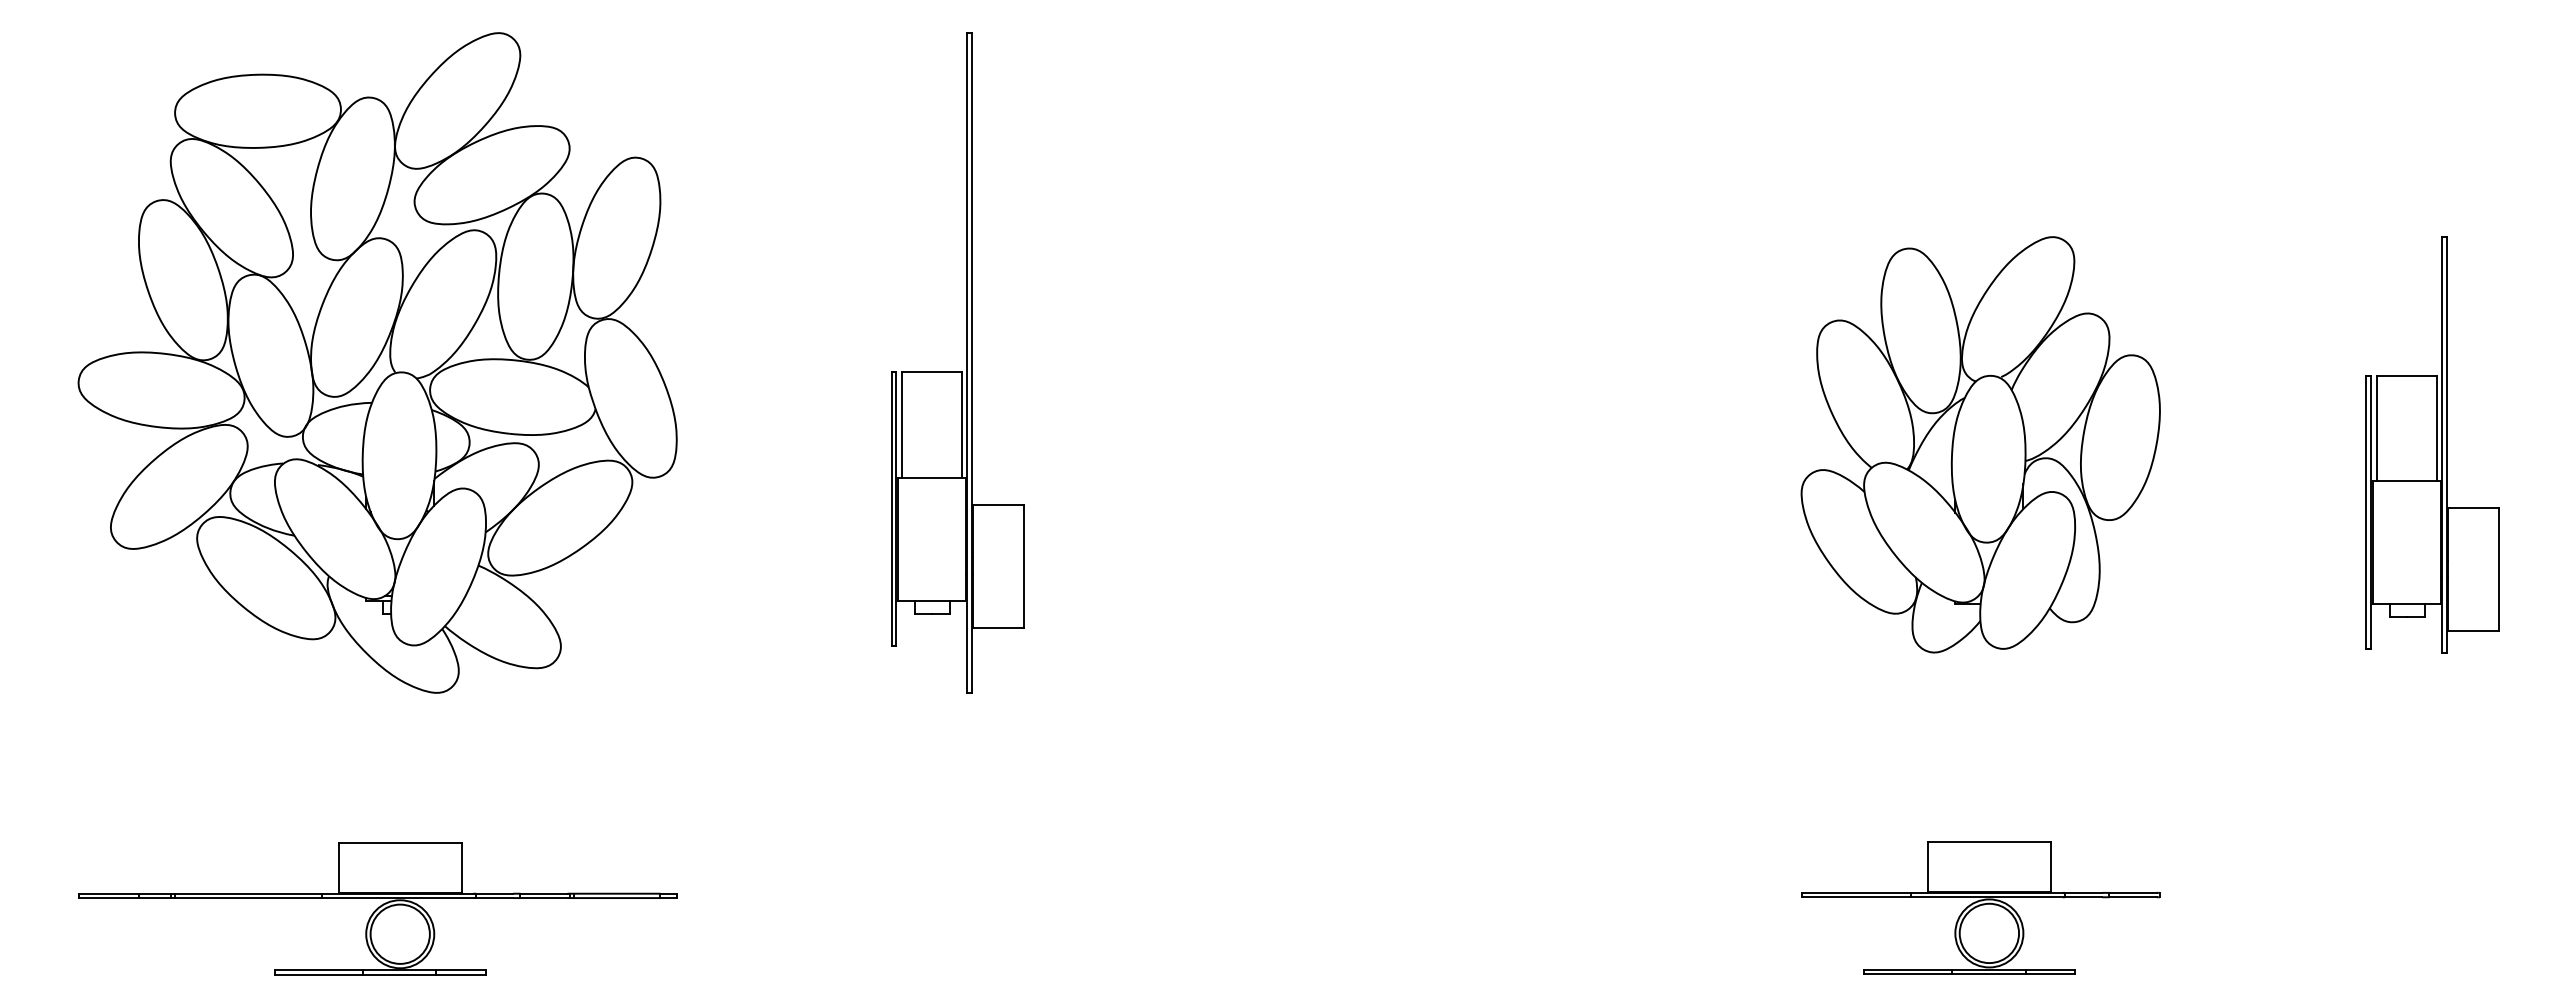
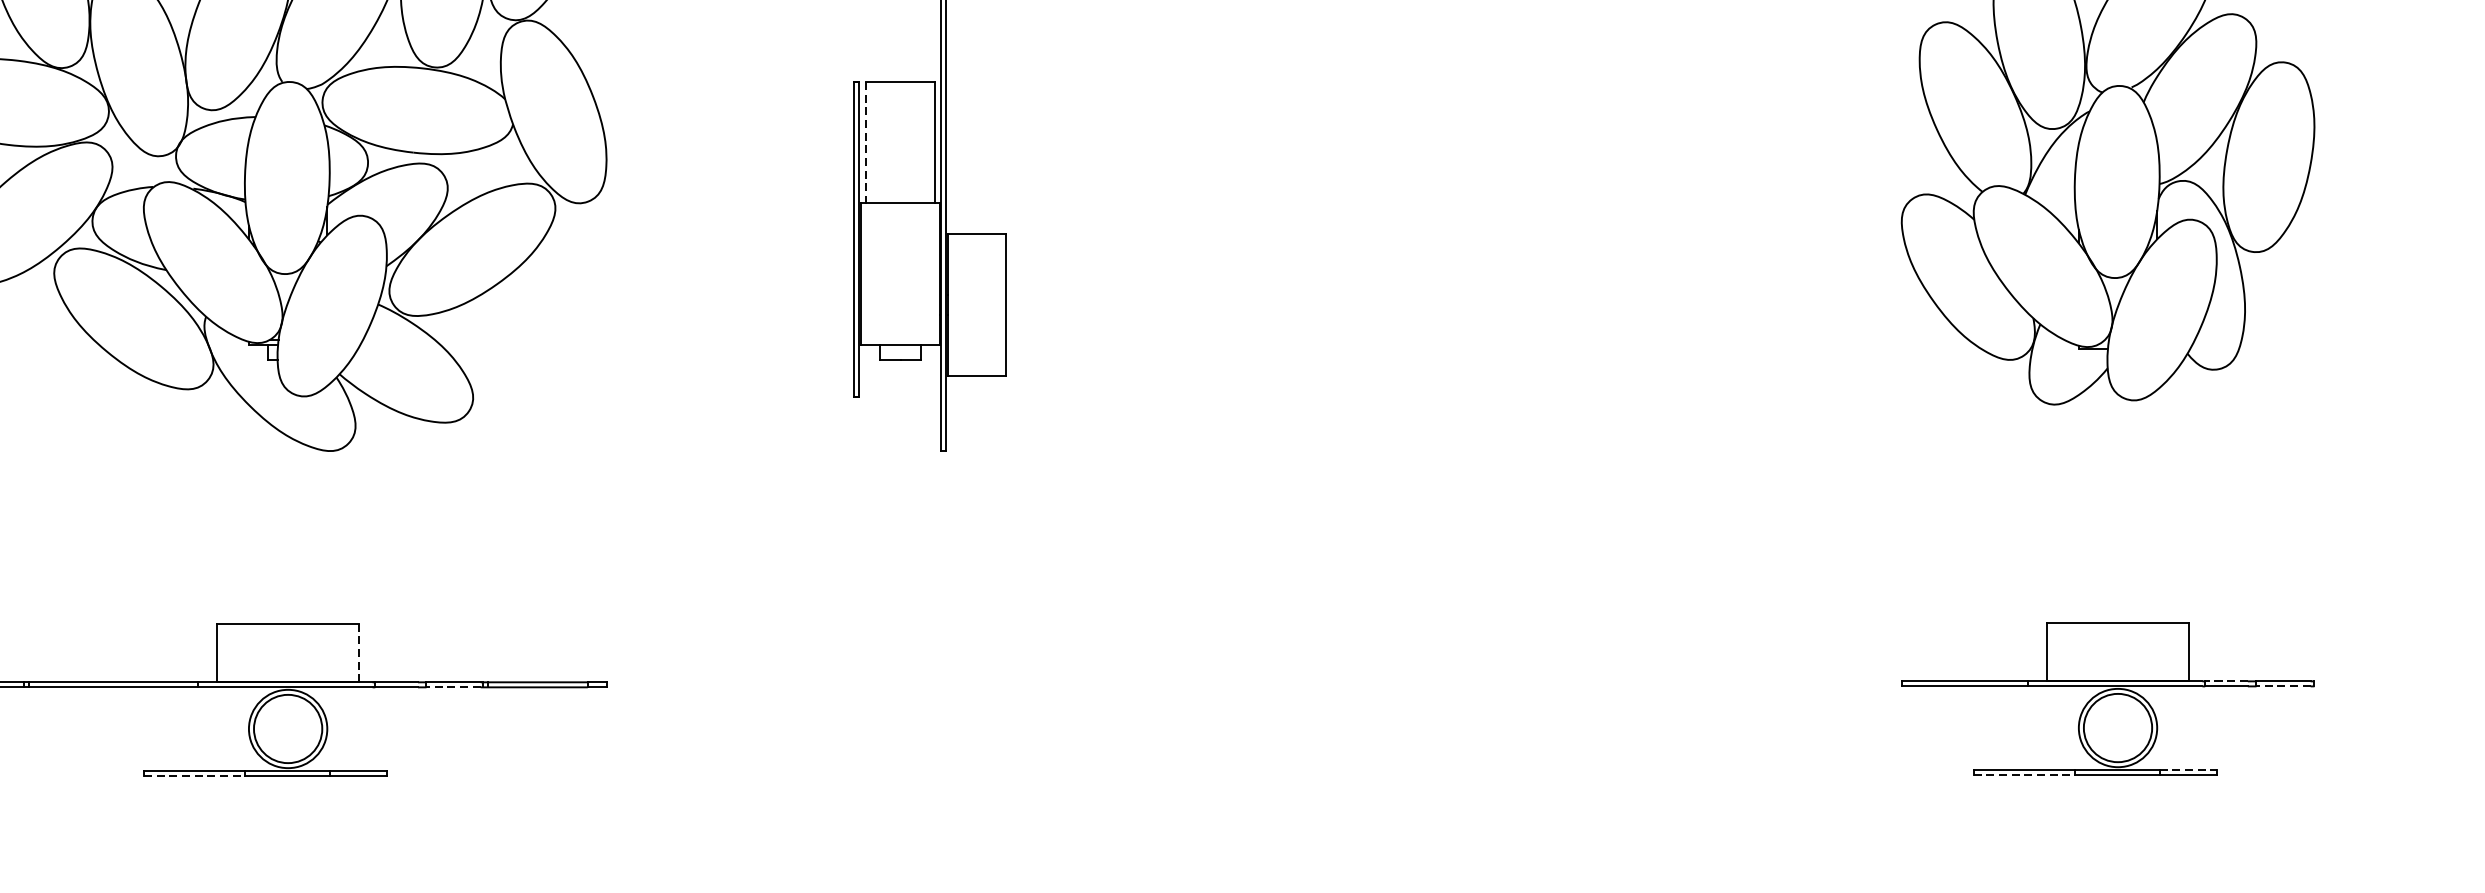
line: (902, 424) -> (866, 142), solid -> dashed
line: (461, 868) -> (358, 653), solid -> dashed
line: (2083, 892) -> (2226, 680), solid -> dashed
line: (2133, 897) -> (2283, 686), solid -> dashed
line: (543, 898) -> (453, 687), solid -> dashed
line: (2050, 969) -> (2188, 769), solid -> dashed
line: (318, 974) -> (194, 775), solid -> dashed
line: (1907, 974) -> (2023, 775), solid -> dashed

